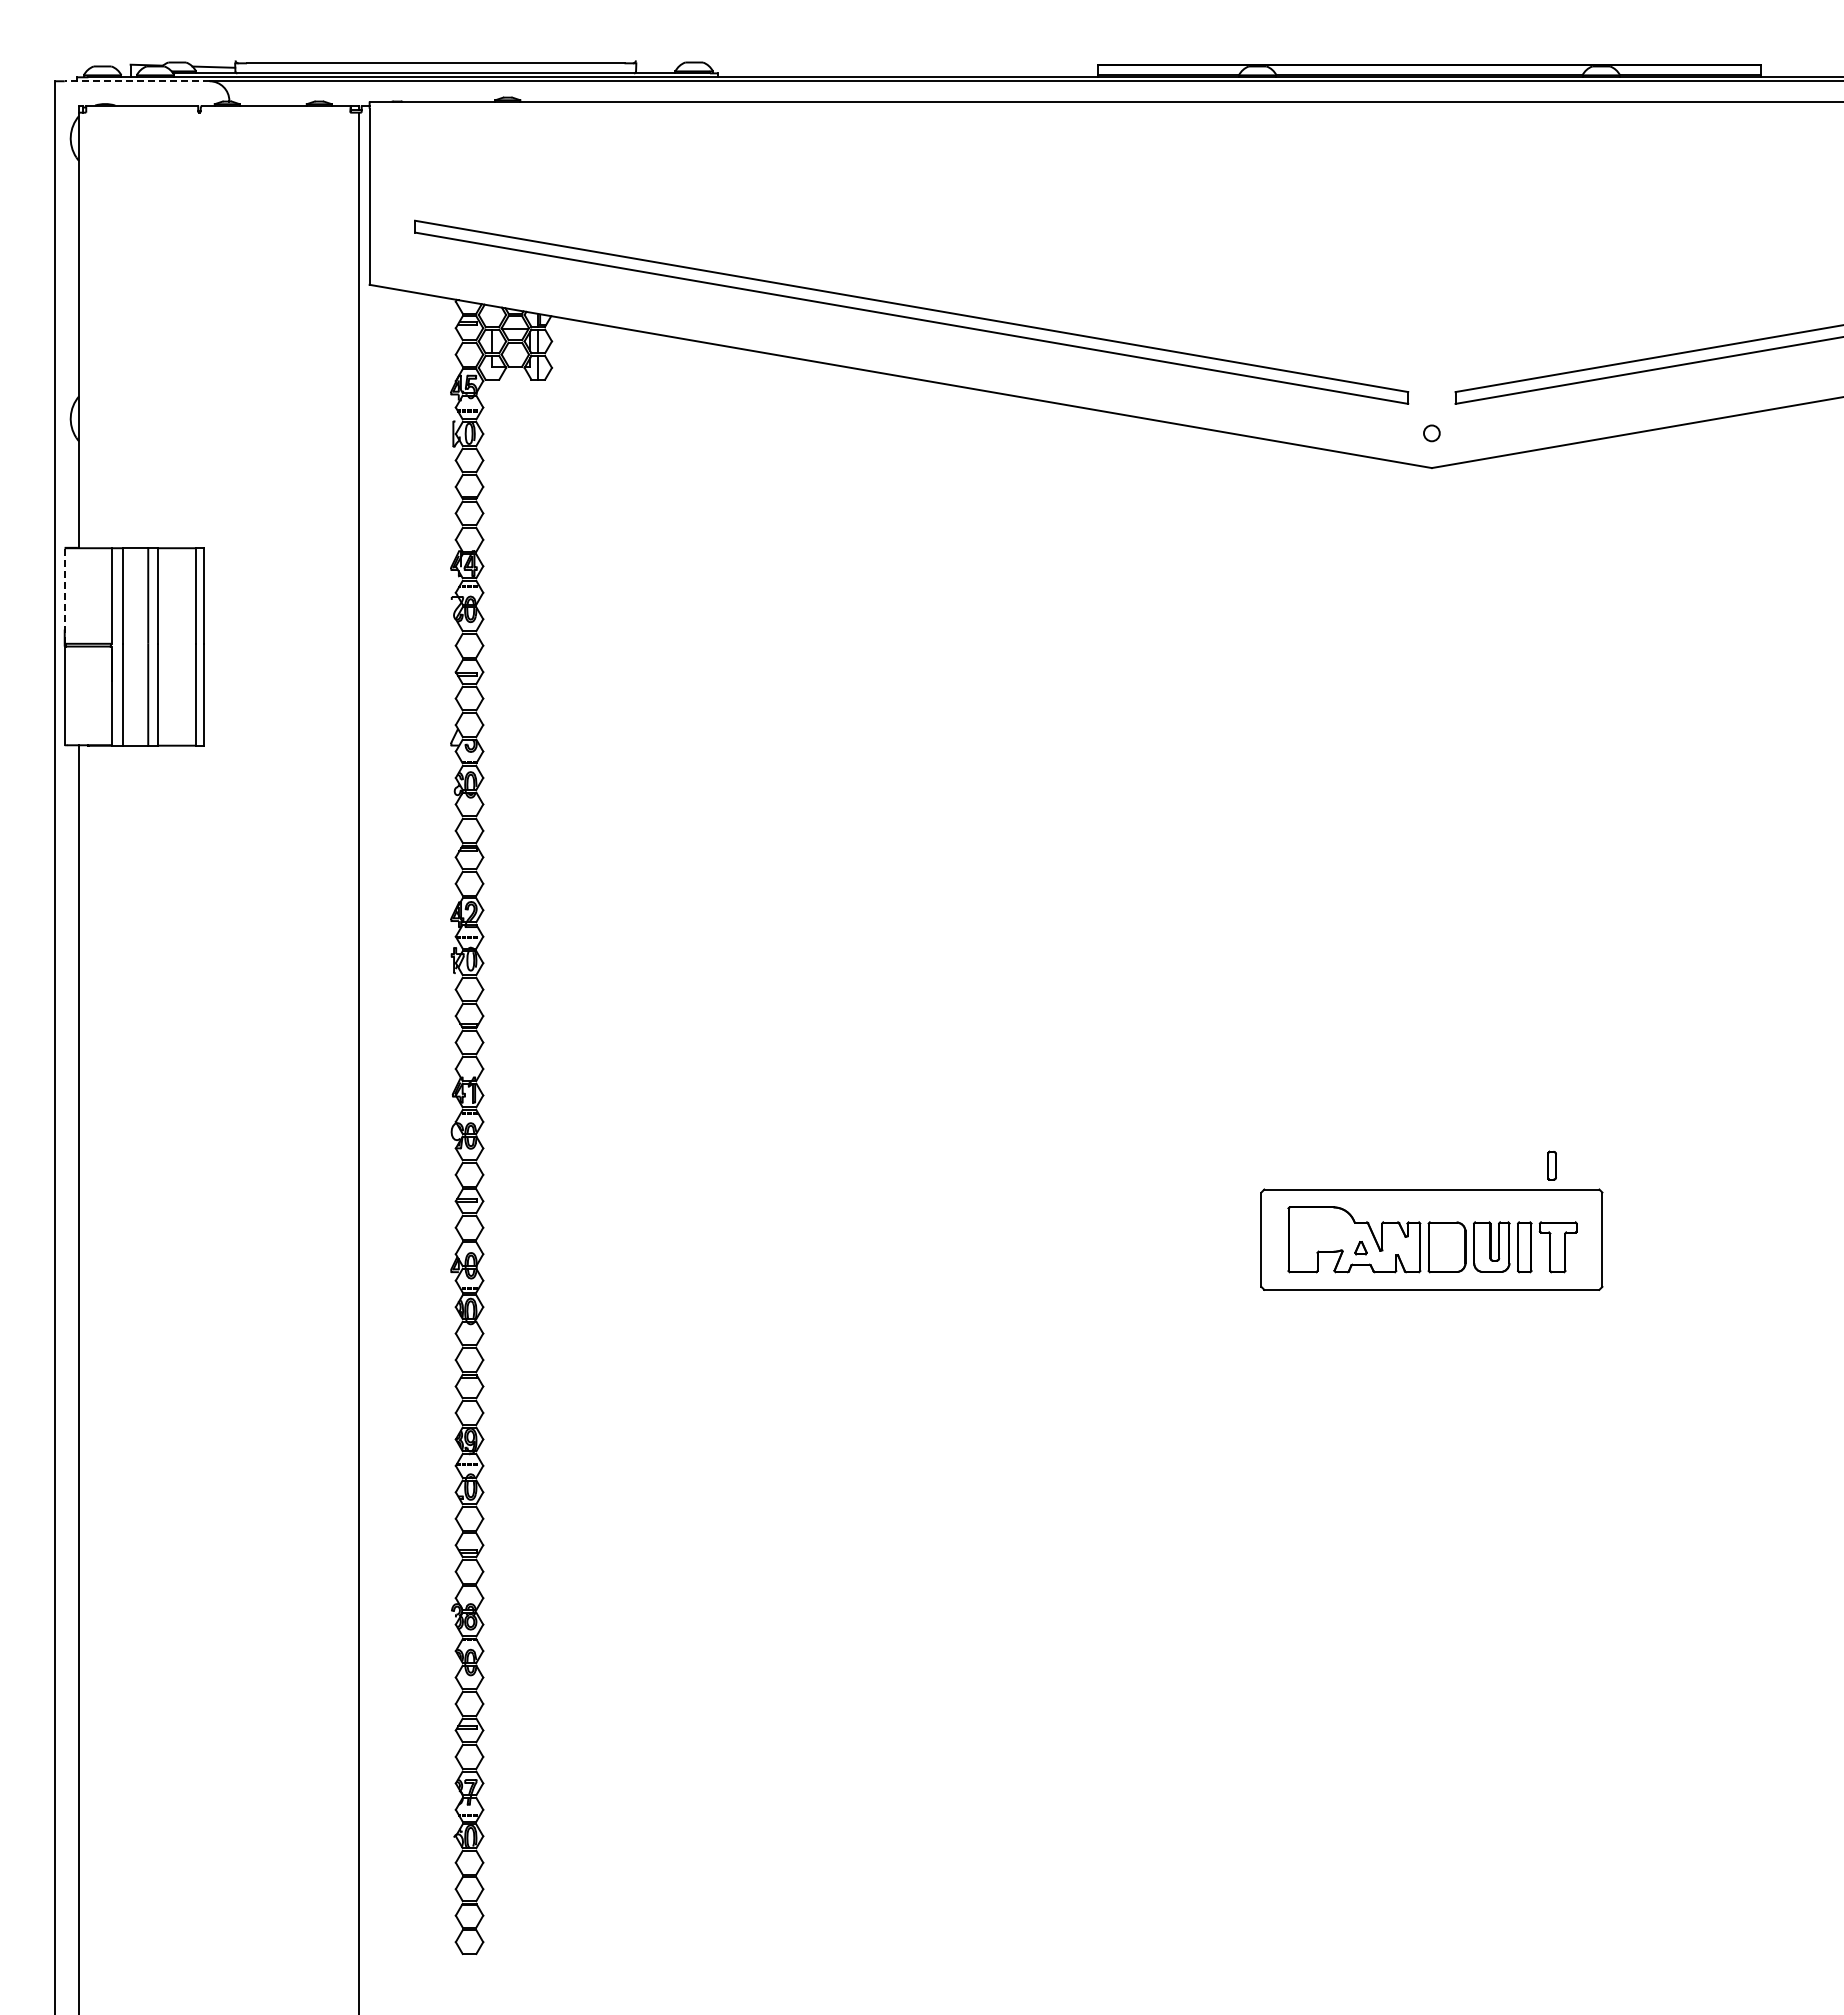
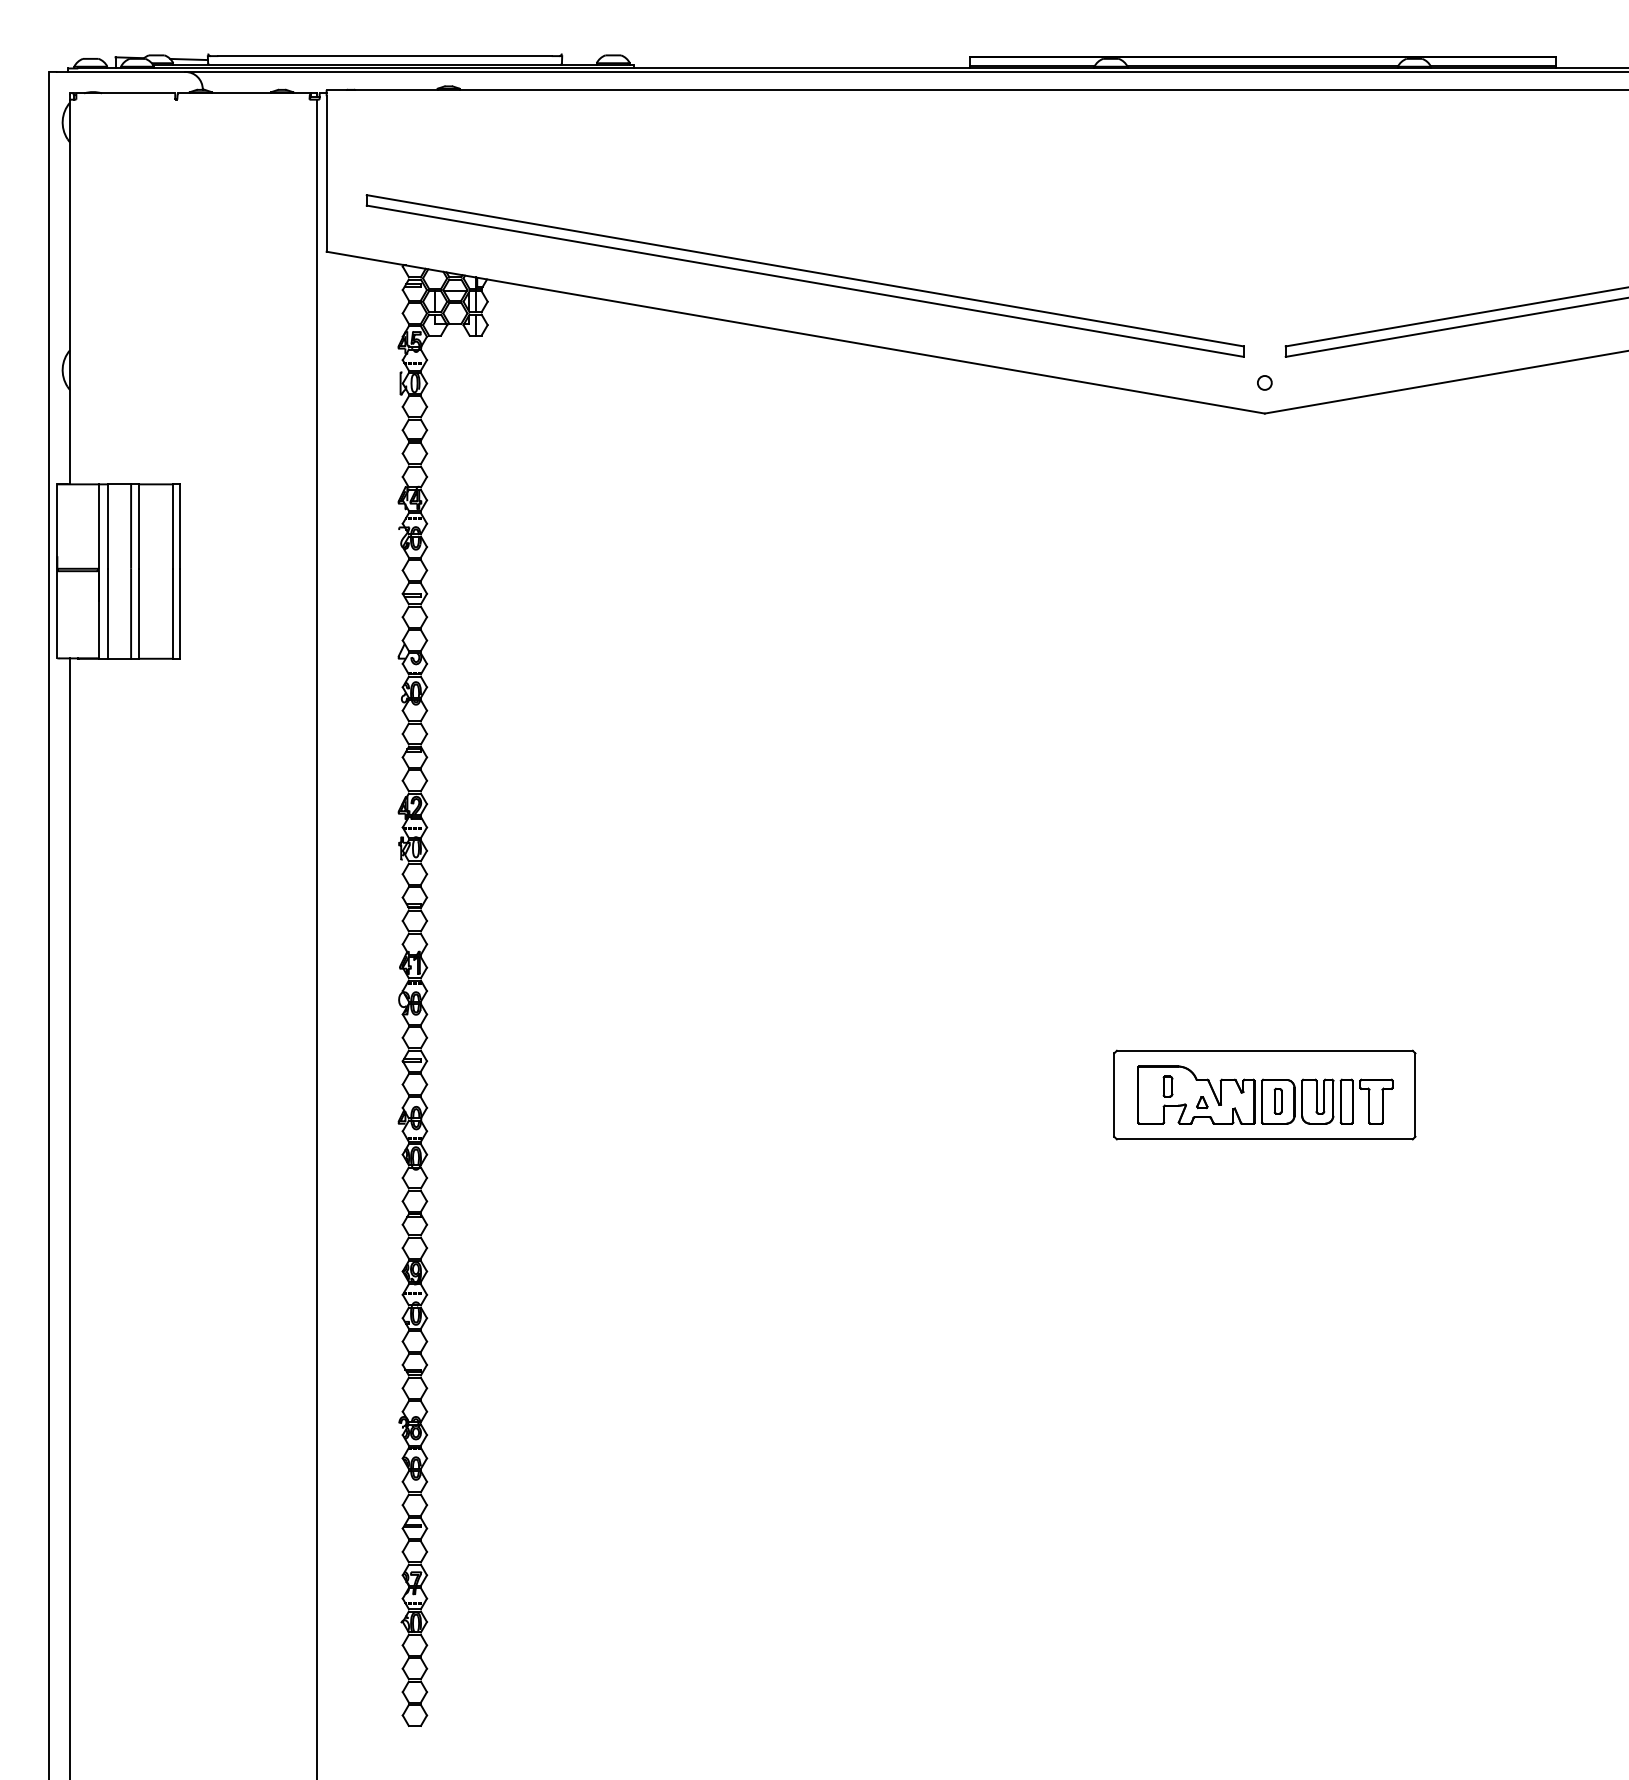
line: (136, 81) -> (120, 72), dashed -> solid
line: (64, 596) -> (57, 527), dashed -> solid
part: (1551, 1165) -> (1277, 1101), moved
part: (1322, 1229) -> (1168, 1086), added

